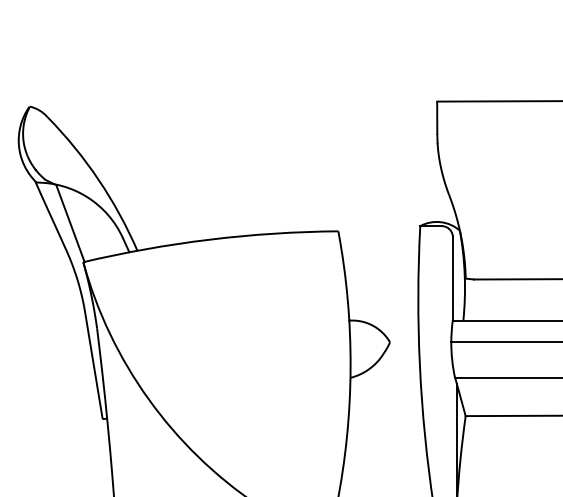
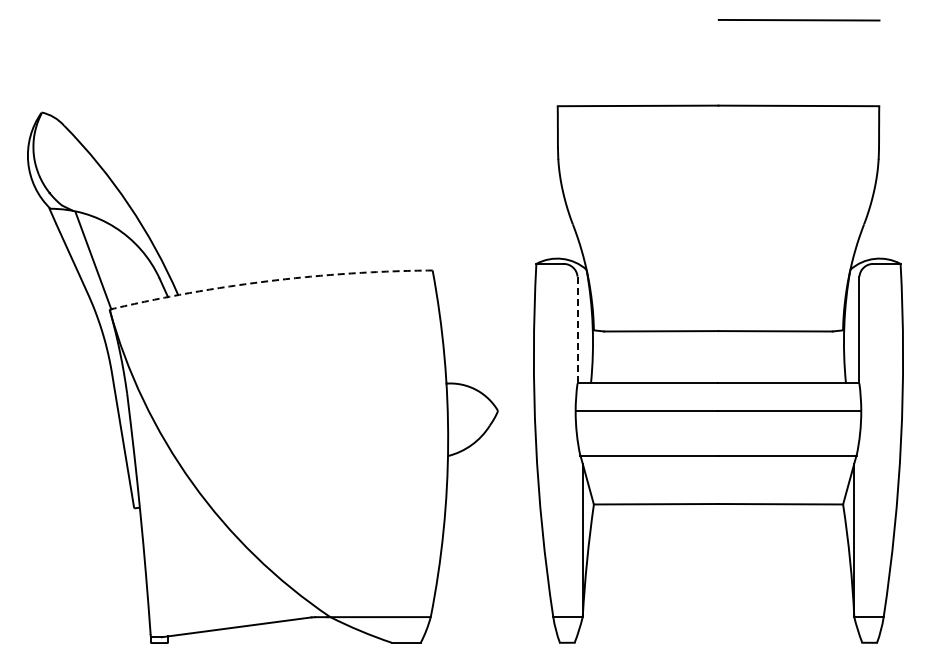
arc: (210, 240) -> (270, 281), solid -> dashed
line: (452, 277) -> (577, 329), solid -> dashed

